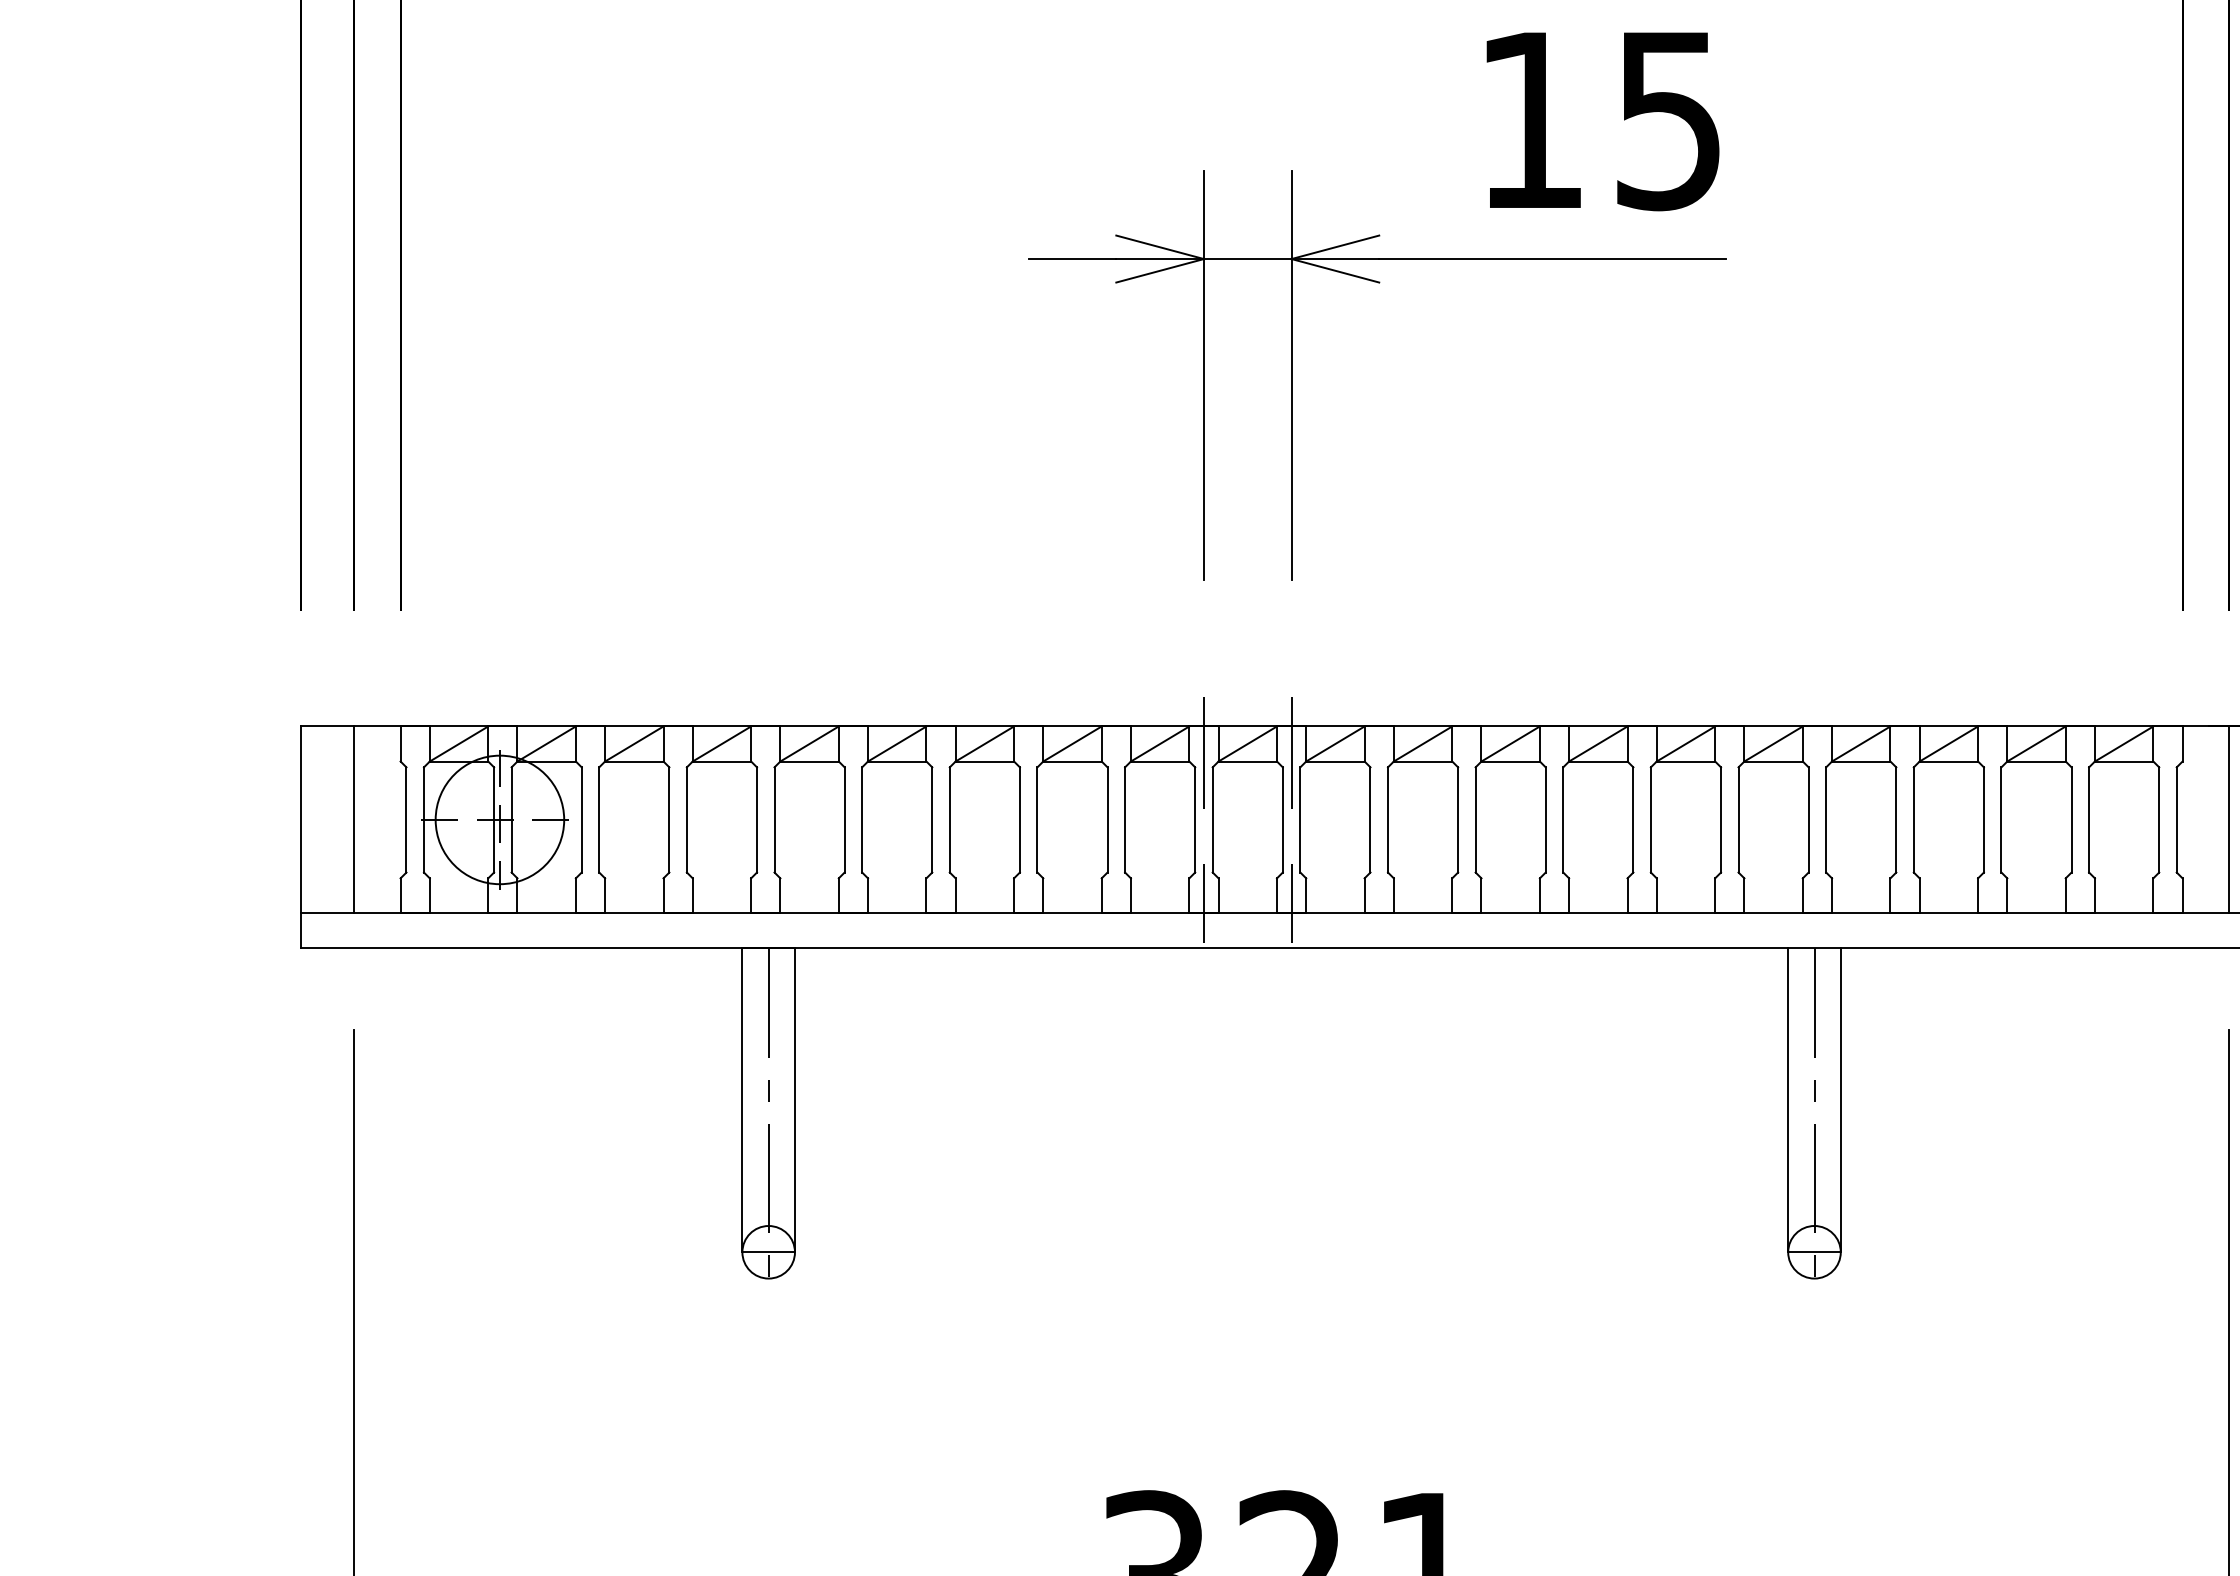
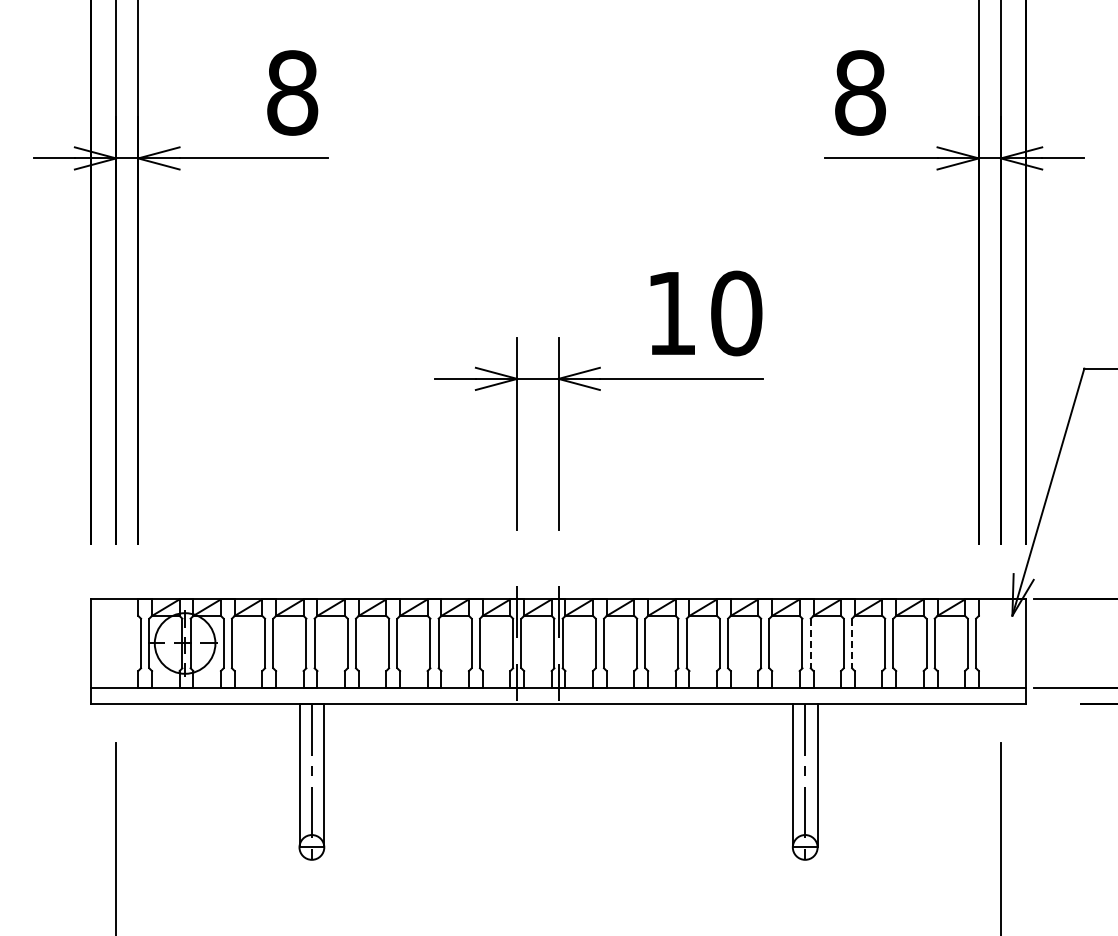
text: (1668, 120) -> (736, 313), 15 -> 10
line: (354, 819) -> (116, 643), removed
line: (1825, 819) -> (810, 643), solid -> dashed
line: (1914, 819) -> (852, 643), solid -> dashed
line: (2228, 819) -> (1000, 643), removed

